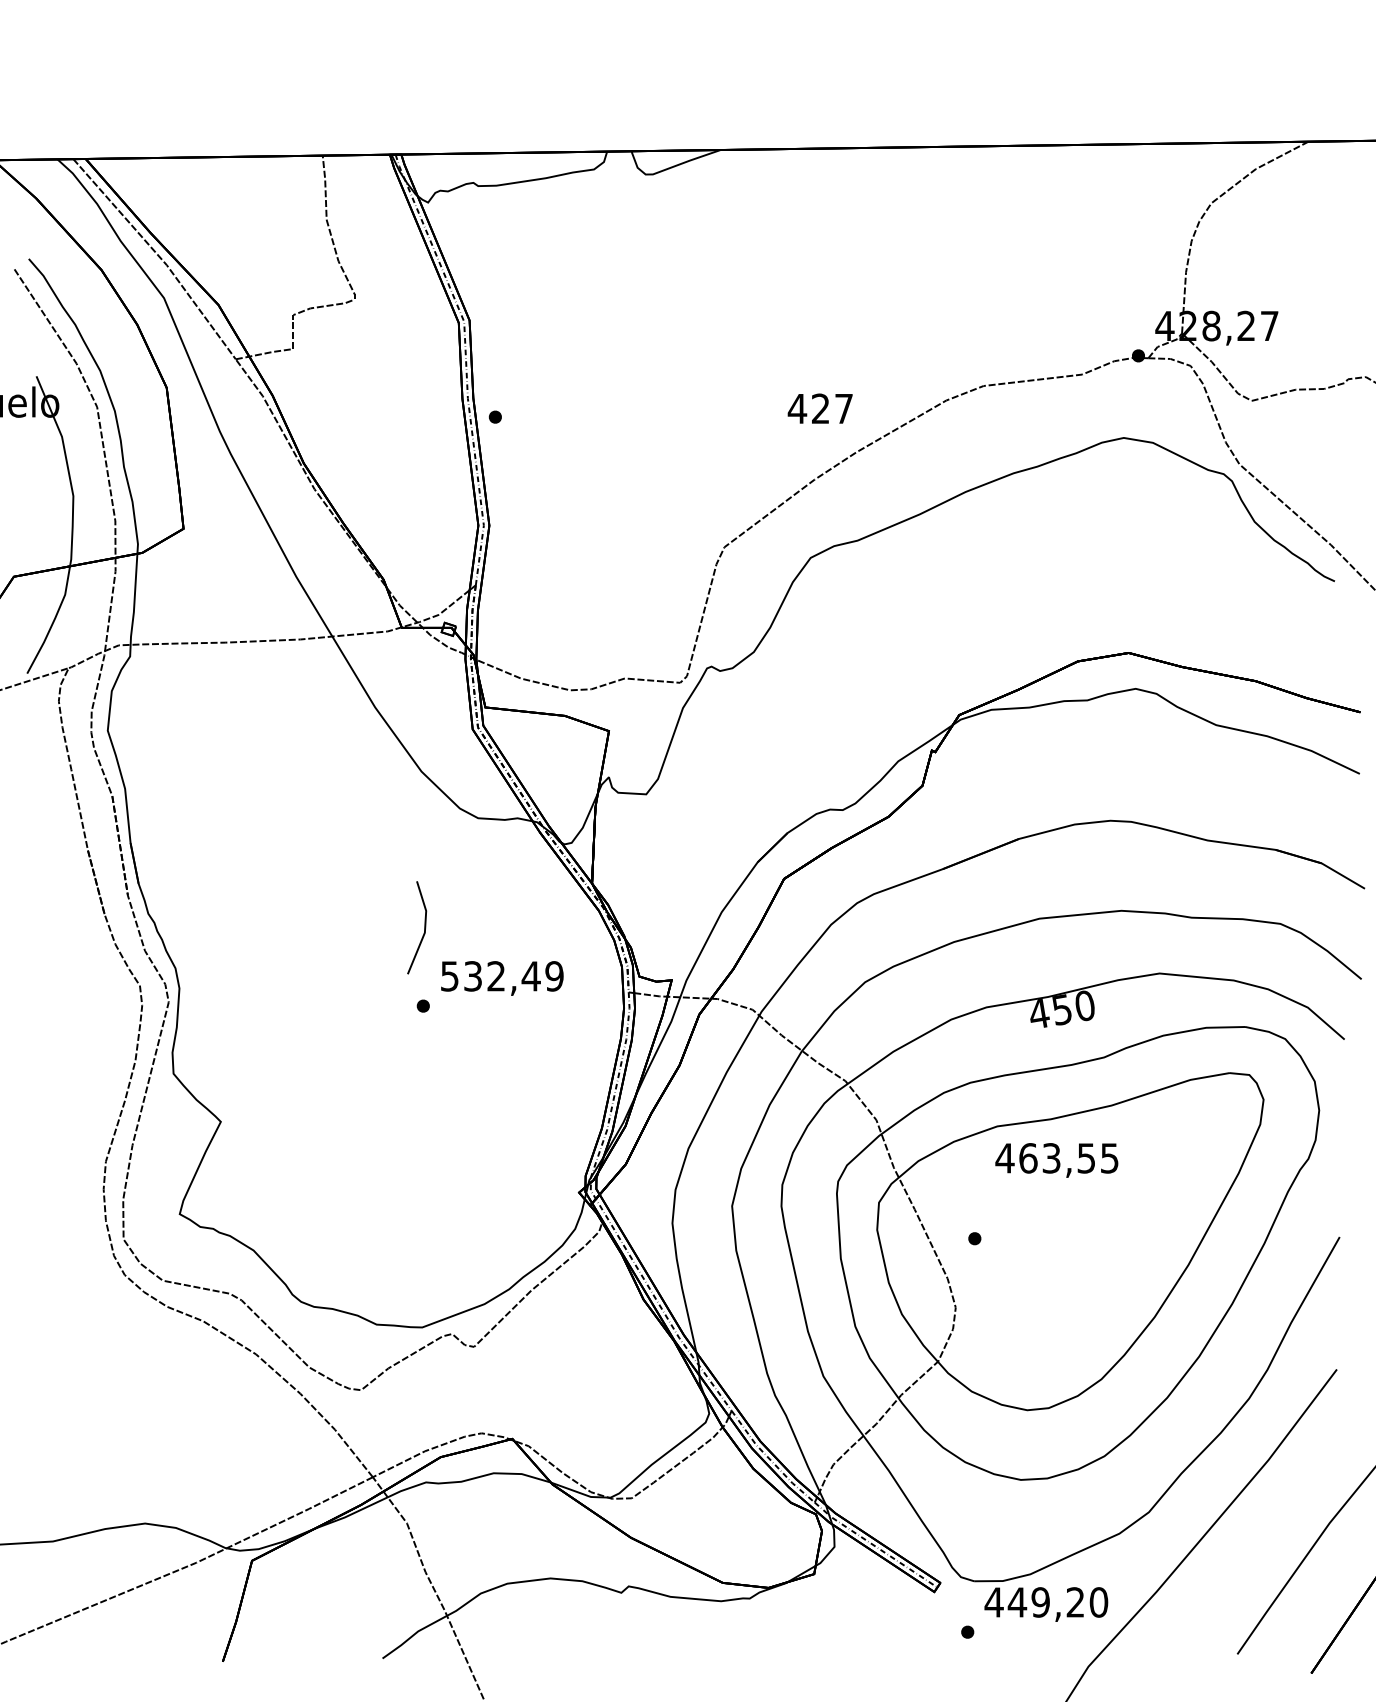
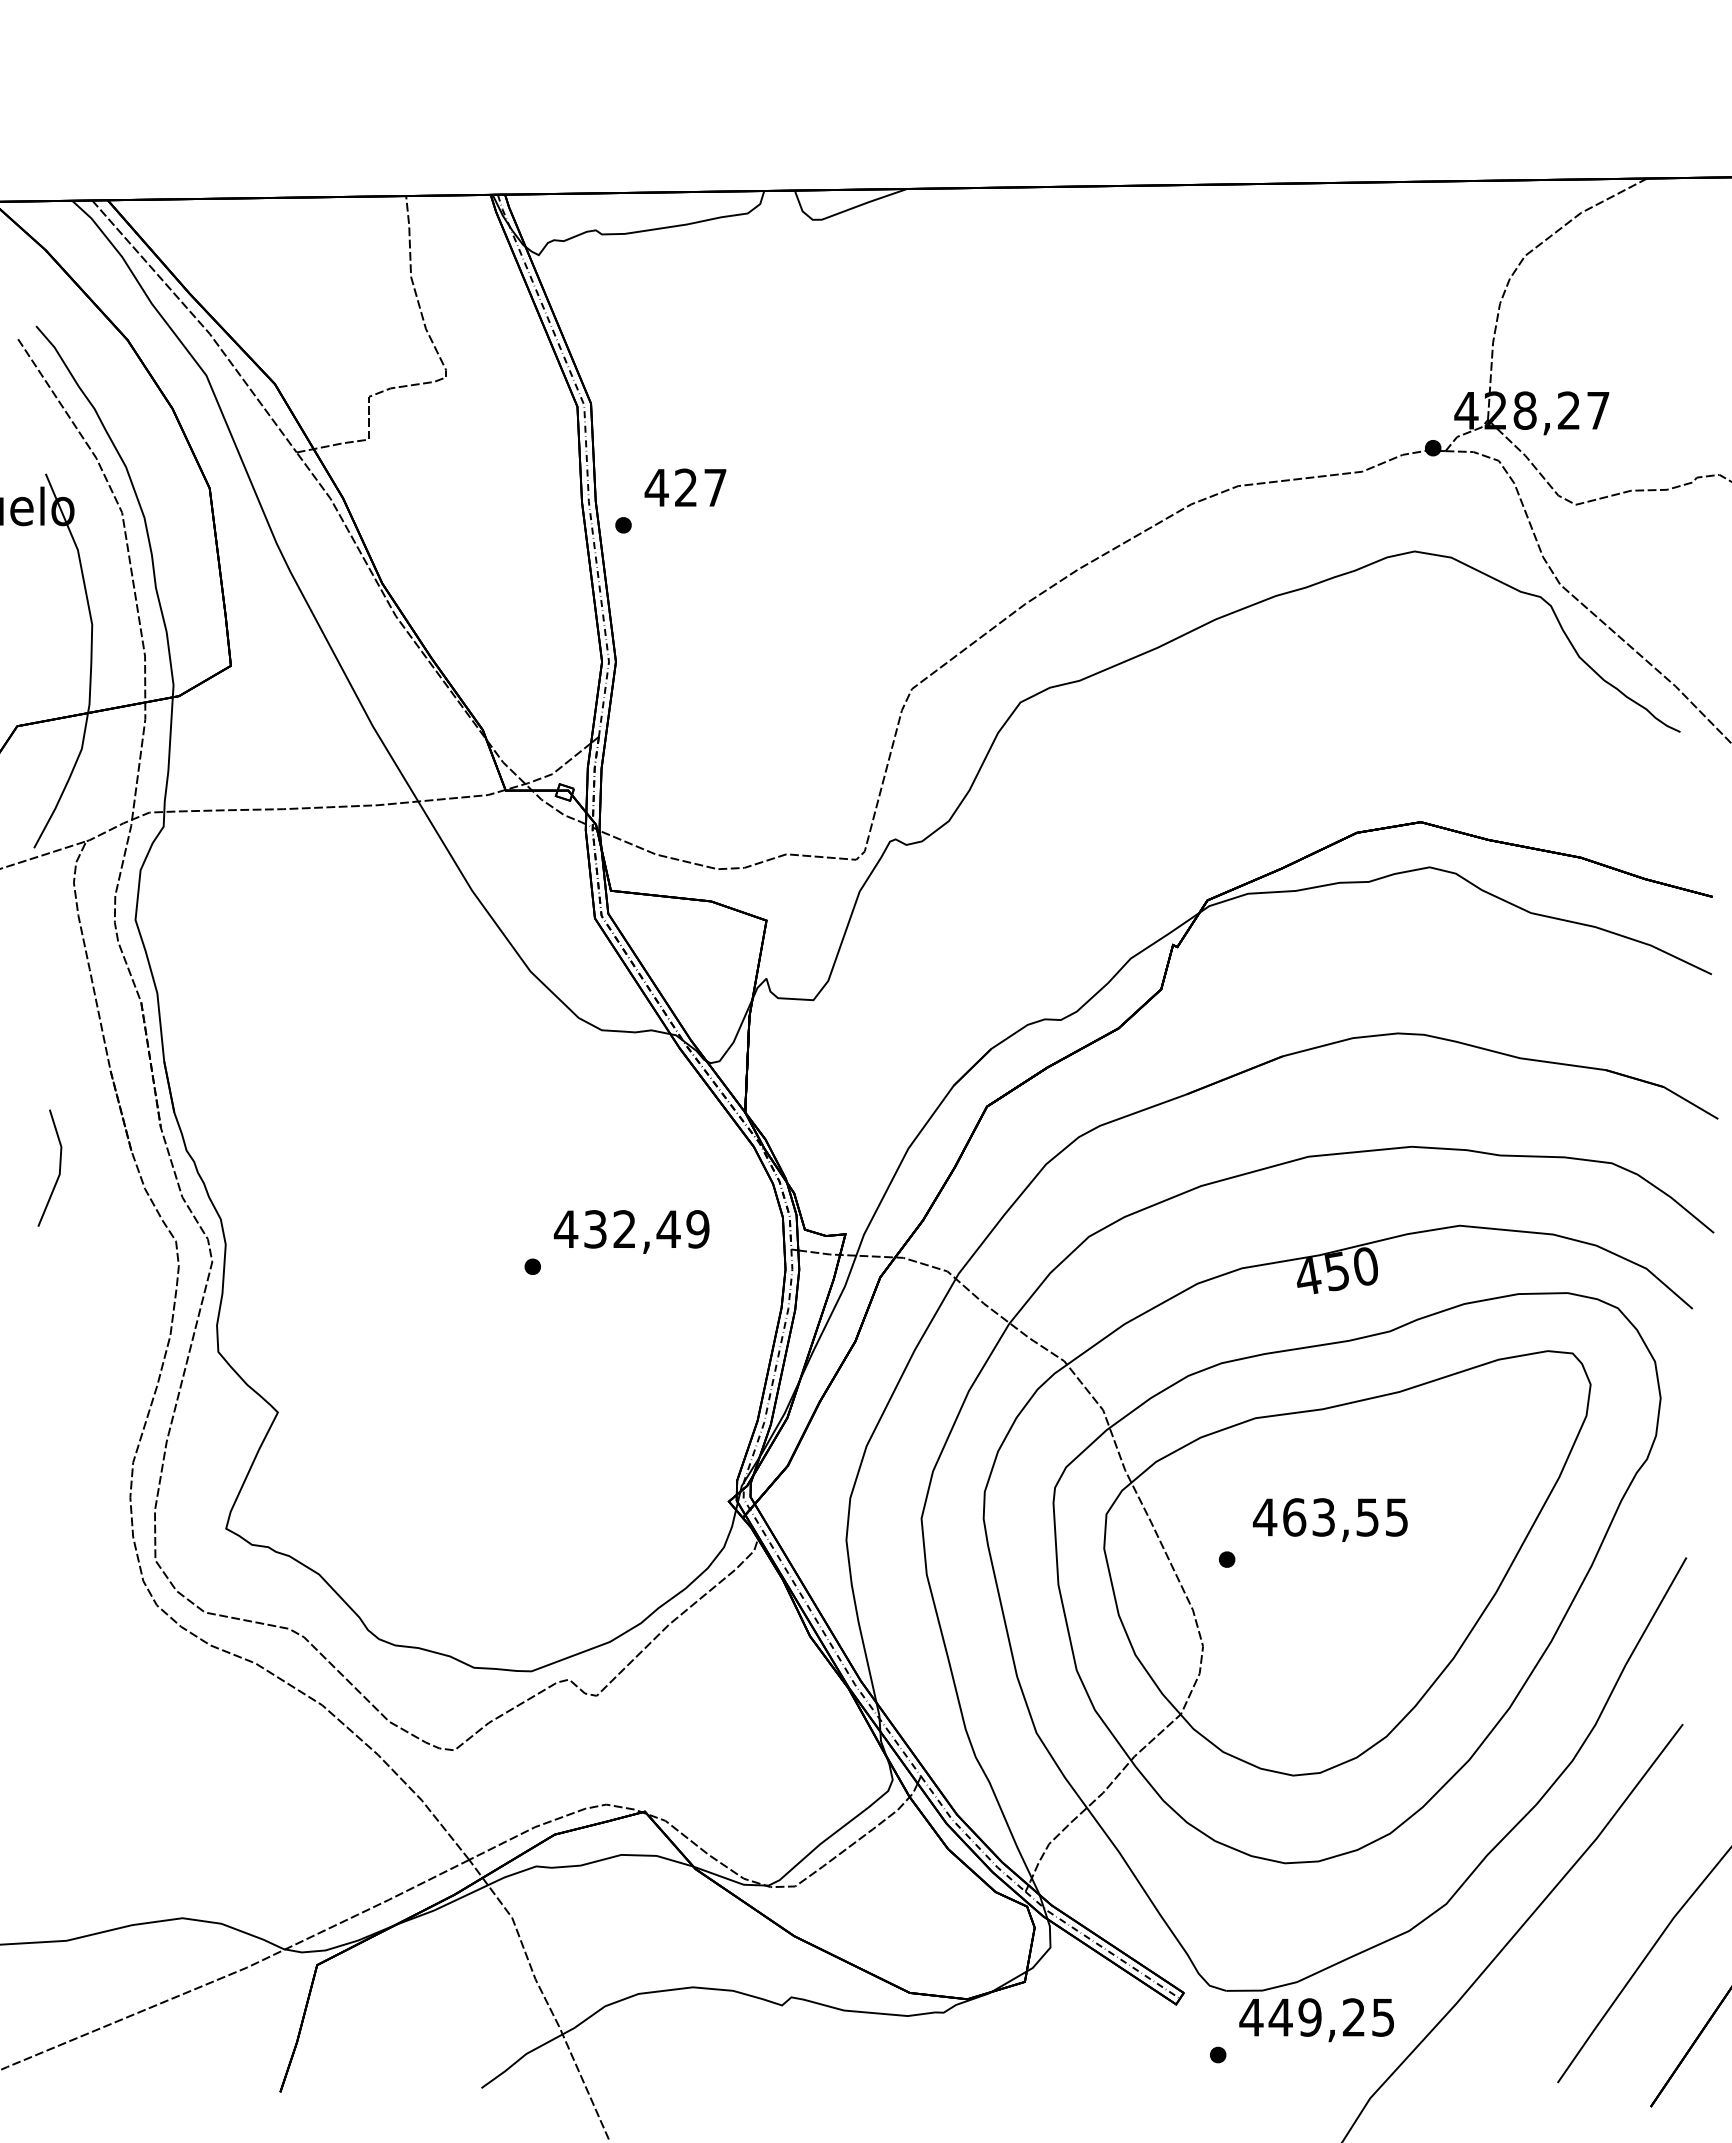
text: (820, 408) -> (685, 487), moved
line: (424, 927) -> (59, 1167), moved
text: (449, 976) -> (565, 1229), 532,49 -> 432,49
text: (1056, 1159) -> (1330, 1519), moved
text: (1098, 1602) -> (1382, 2017), 449,20 -> 449,25

